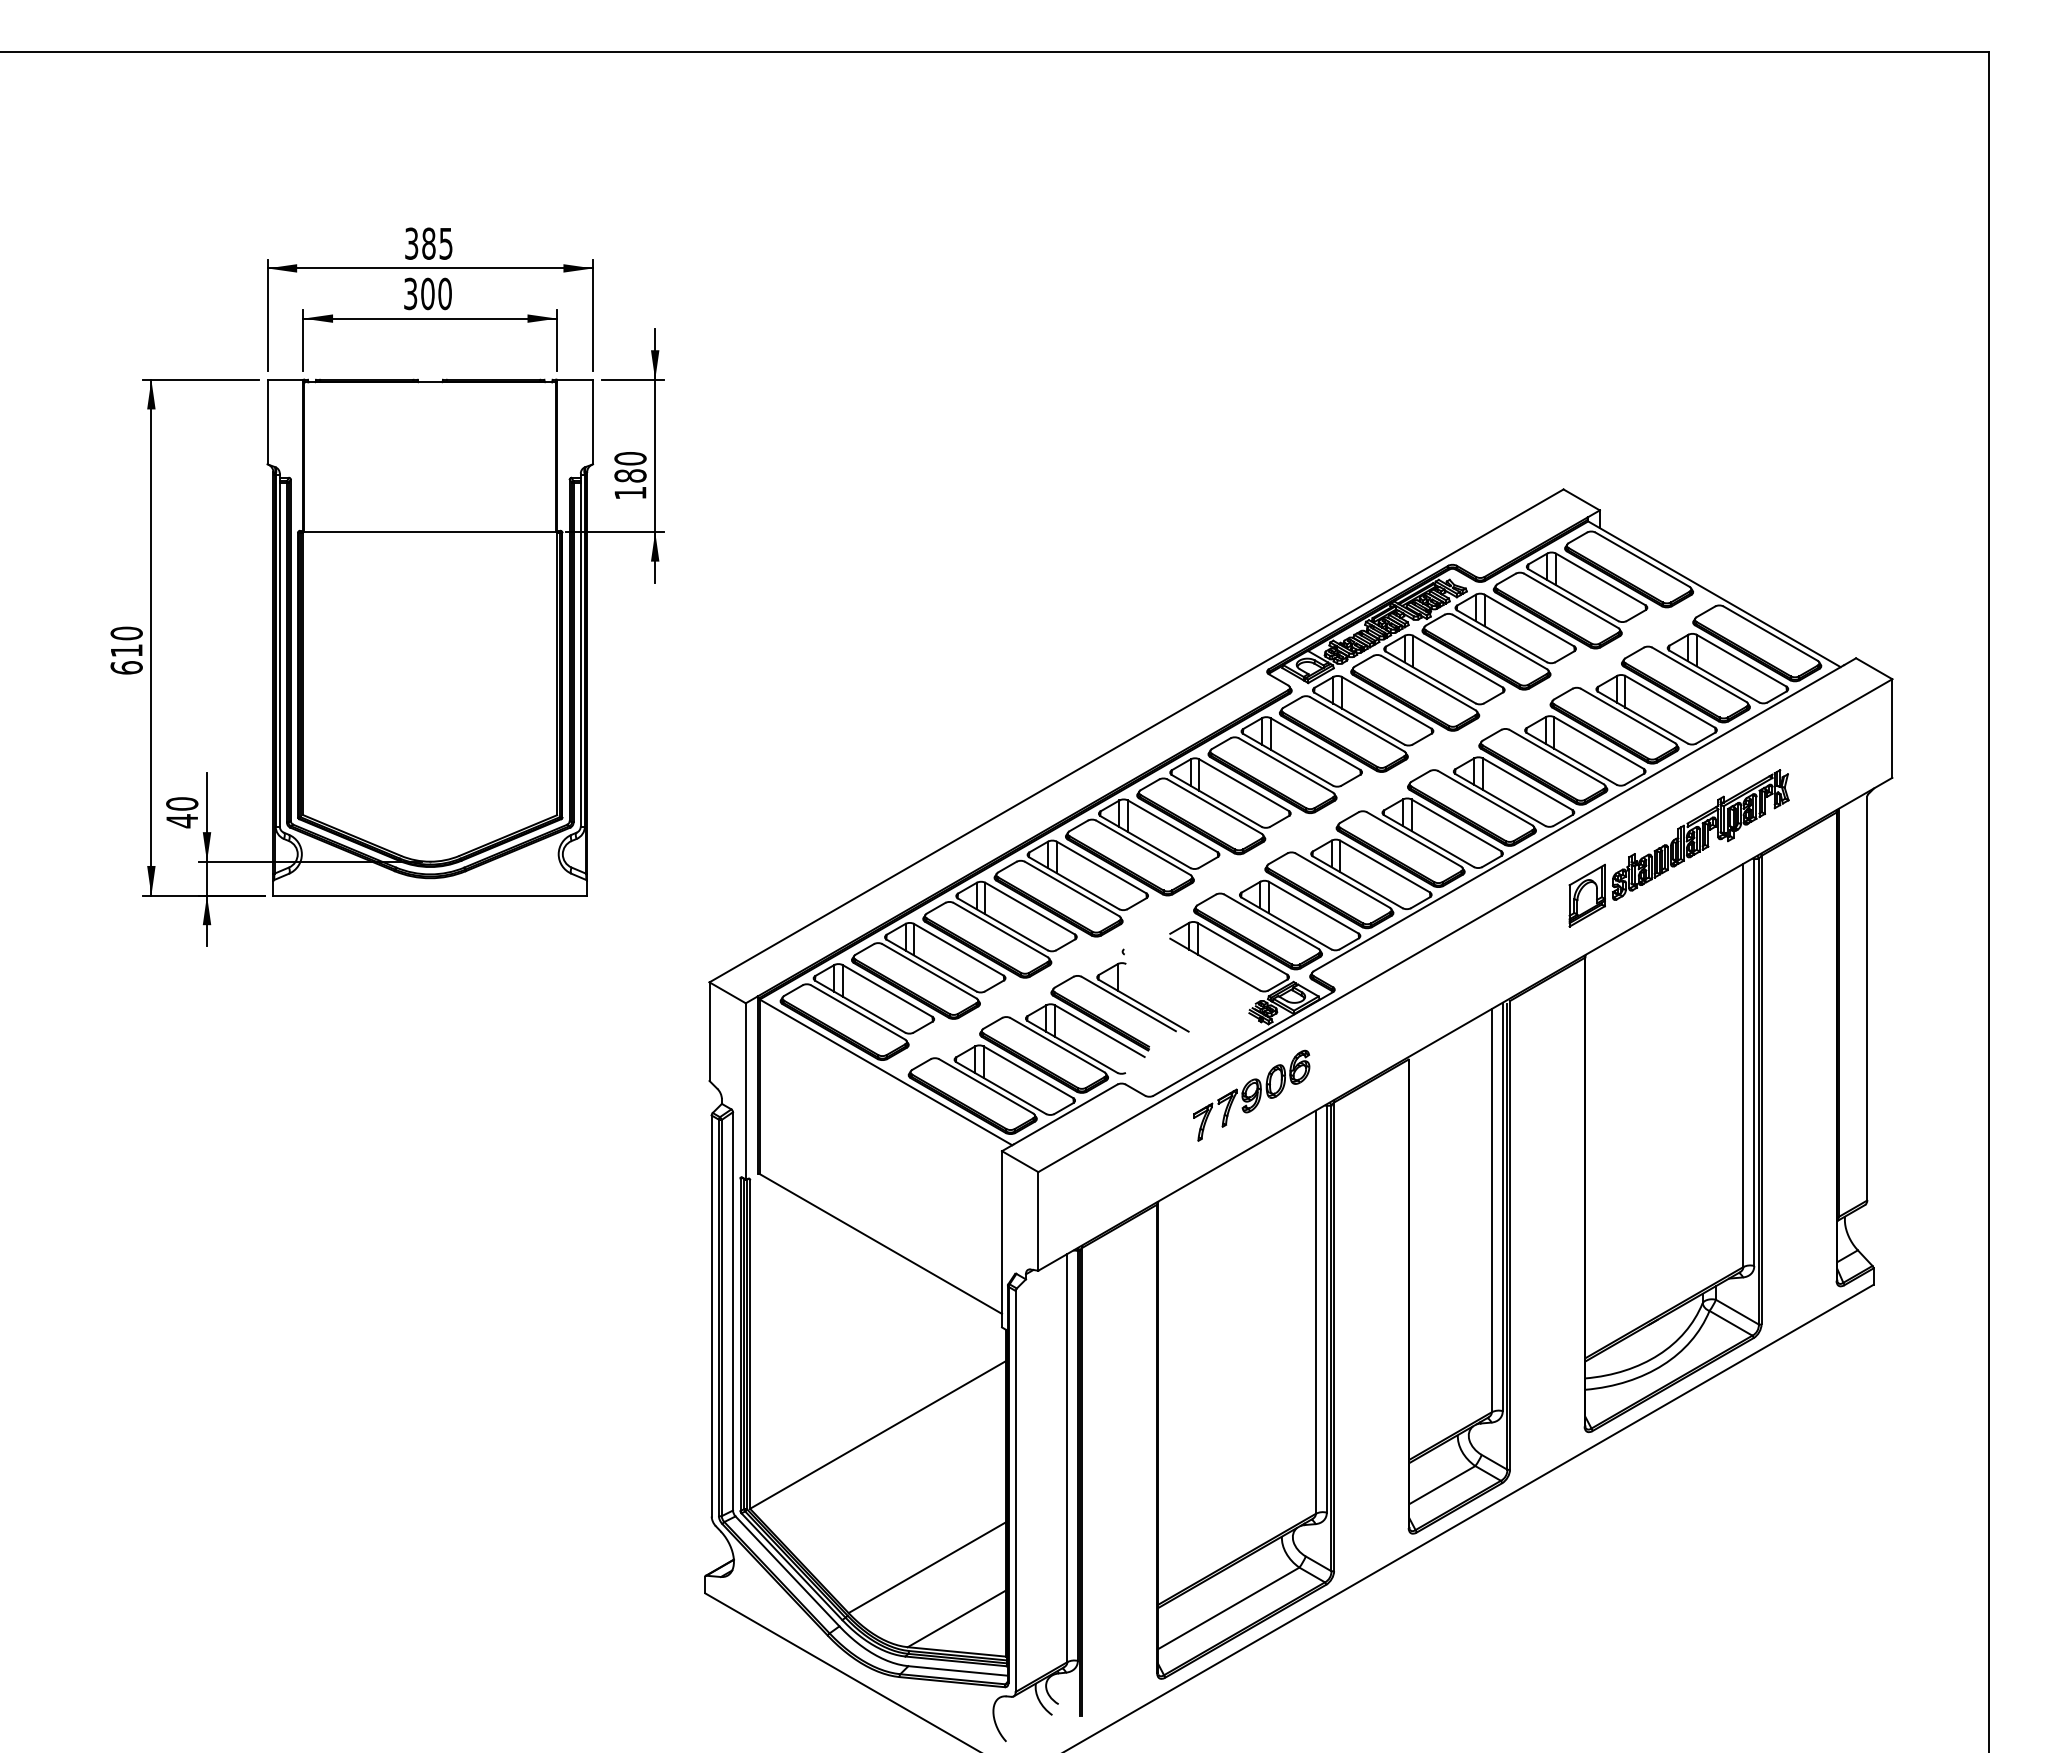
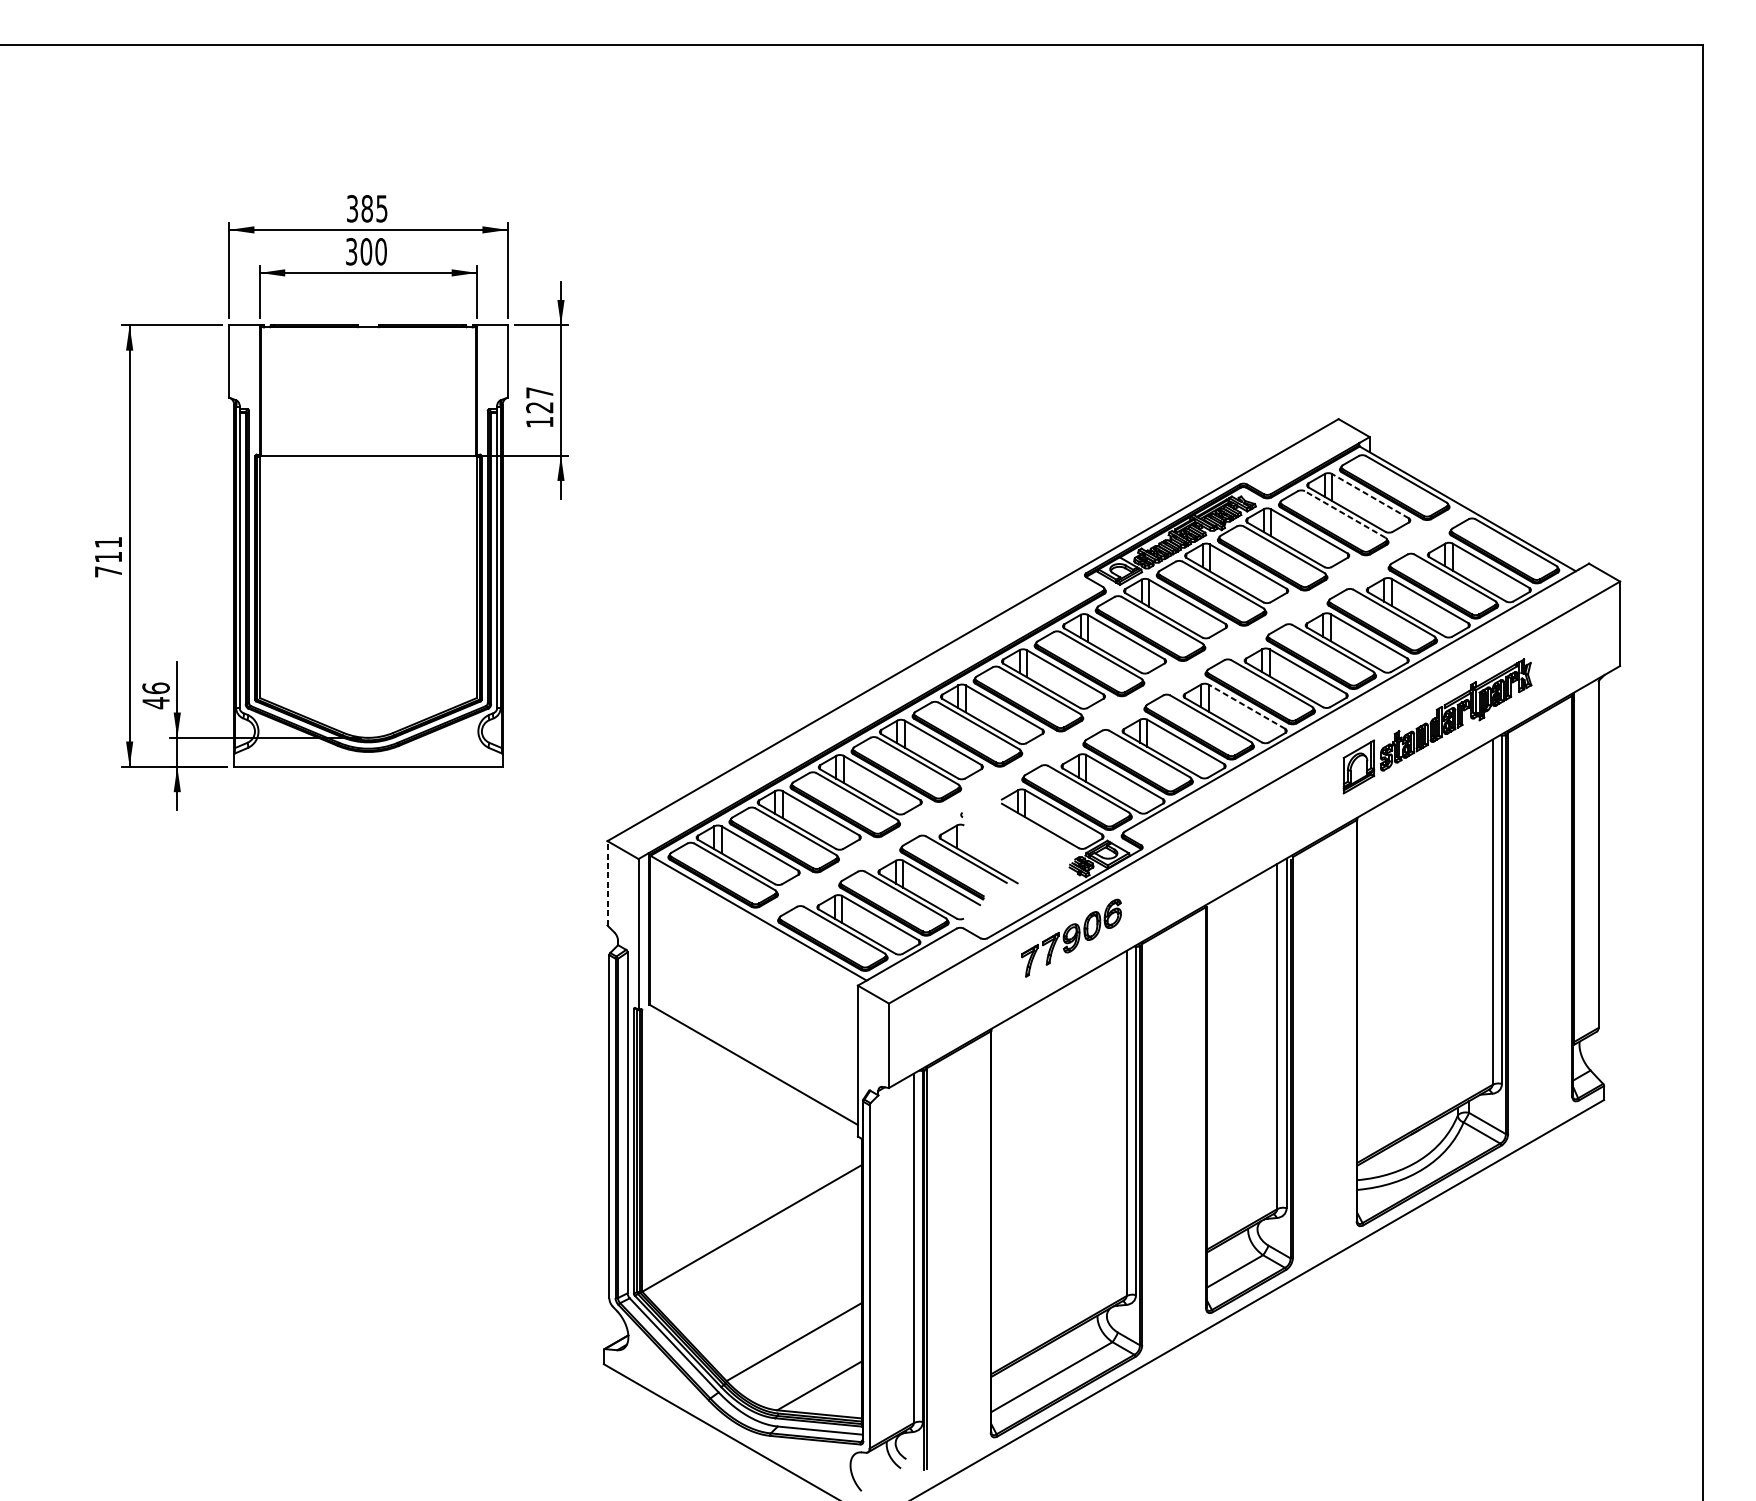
text: (630, 467) -> (539, 400), 180 -> 127
line: (1600, 579) -> (1370, 496), solid -> dashed
line: (1570, 600) -> (1344, 514), solid -> dashed
text: (126, 650) -> (108, 557), 610 -> 711
text: (182, 803) -> (156, 688), 40 -> 46
line: (1456, 825) -> (1246, 706), solid -> dashed
line: (709, 1031) -> (607, 883), solid -> dashed

